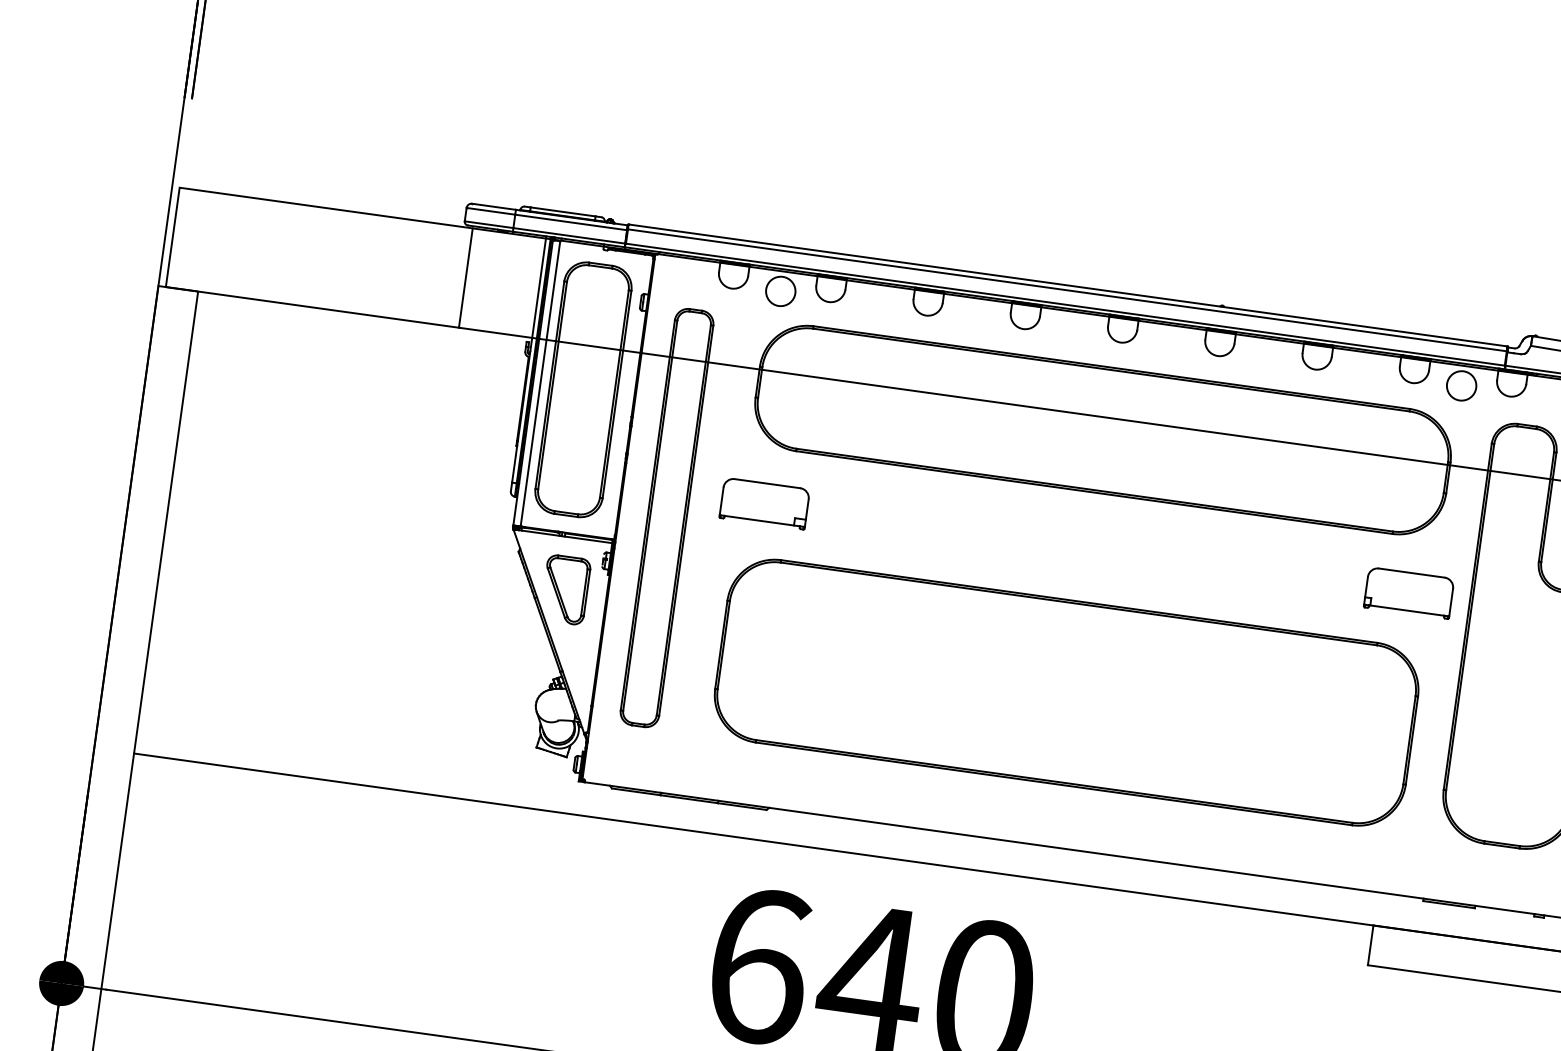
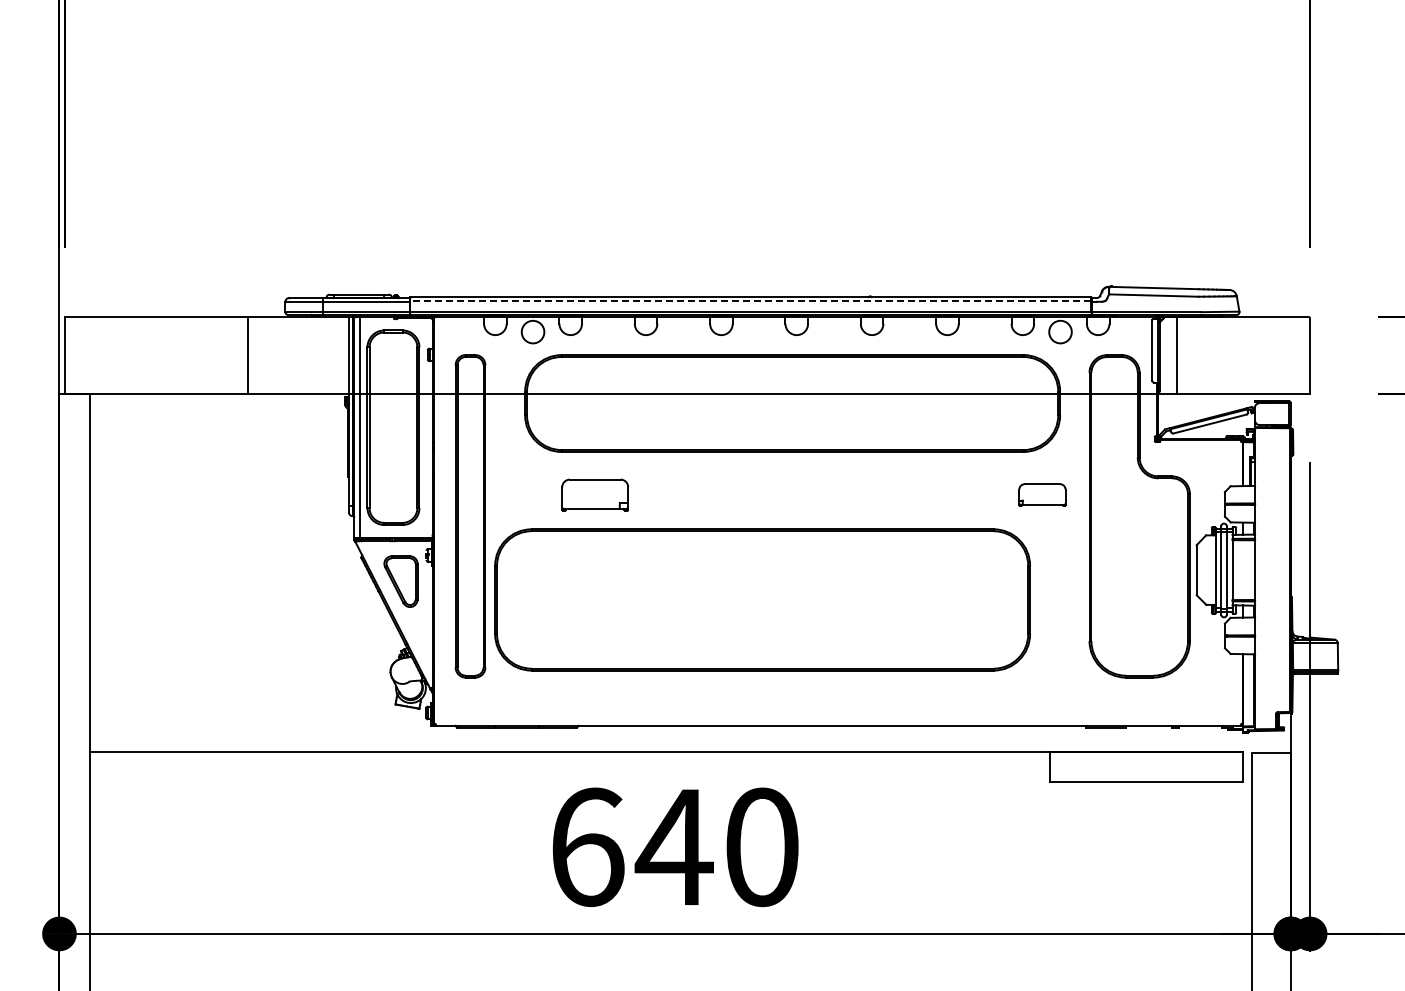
line: (466, 277) -> (248, 354), moved
line: (1066, 290) -> (750, 301), solid -> dashed
part: (765, 502) -> (595, 494), moved
part: (1409, 592) -> (1042, 494), size x0.7
part: (1066, 692) -> (762, 599), moved

